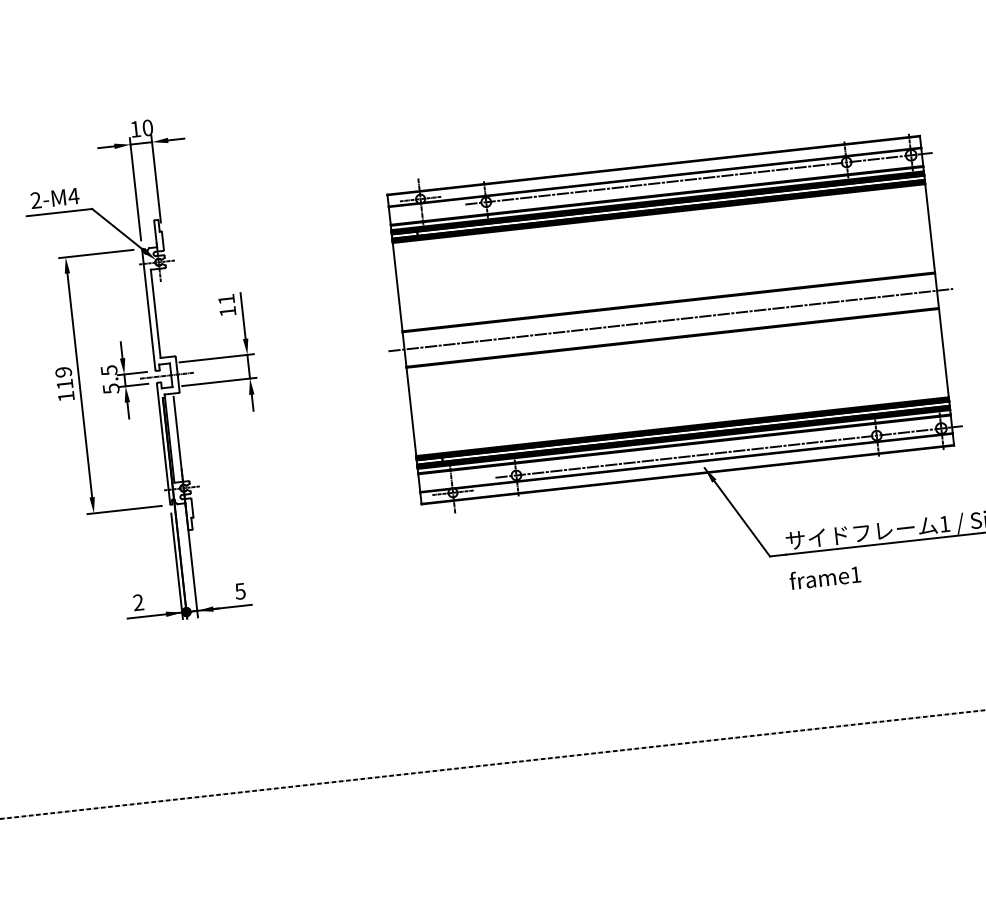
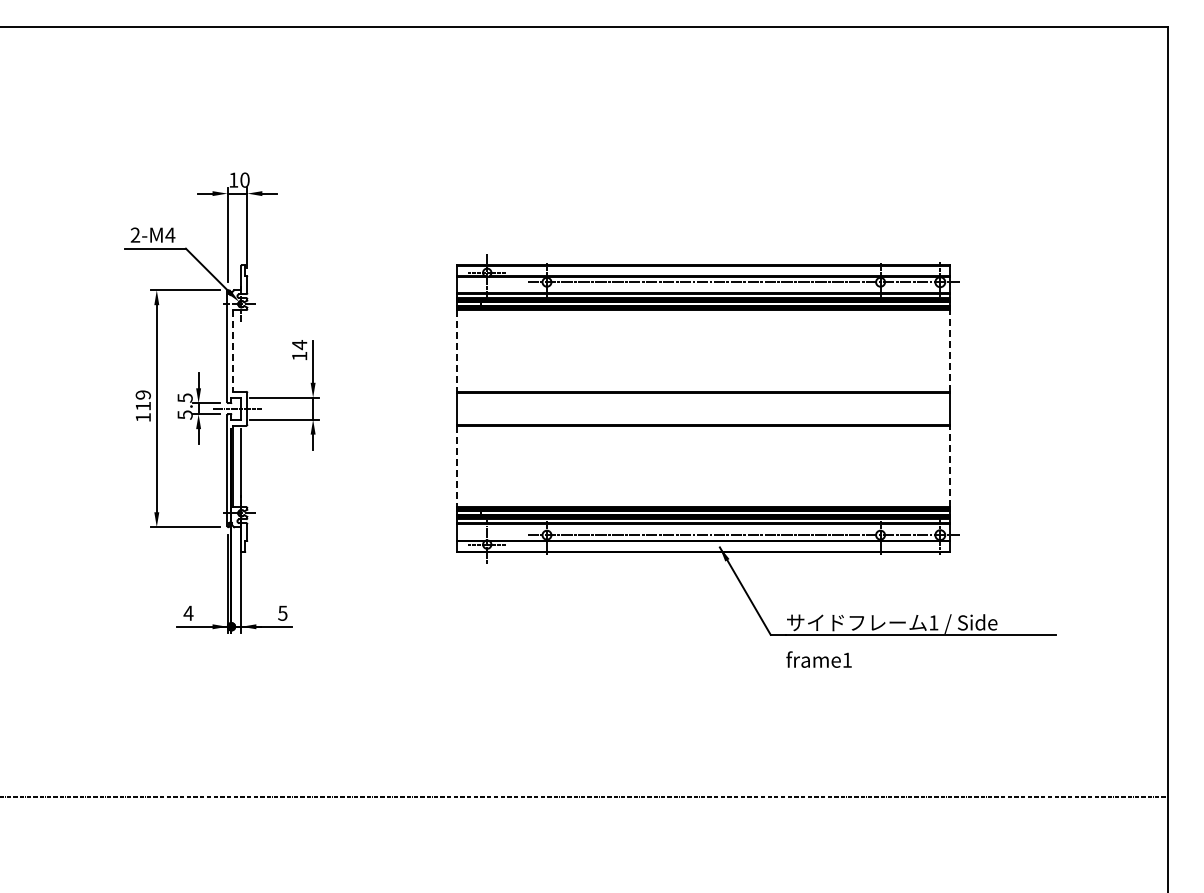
line: (930, 227) -> (950, 350), solid -> dashed
line: (397, 286) -> (457, 350), solid -> dashed
text: (226, 300) -> (299, 345), 11 -> 14
line: (155, 313) -> (233, 350), solid -> dashed
line: (670, 319) -> (703, 408), removed
line: (944, 353) -> (950, 466), solid -> dashed
line: (411, 411) -> (457, 466), solid -> dashed
text: (138, 601) -> (188, 612), 2 -> 4

